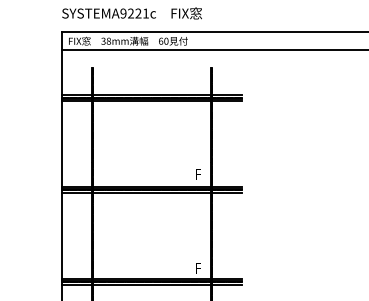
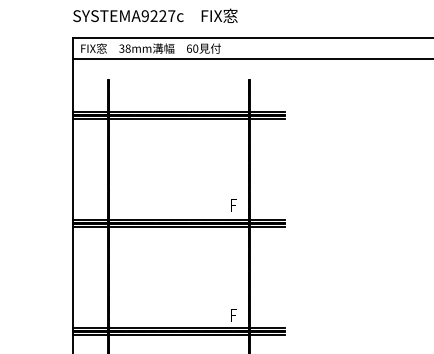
text: (145, 13) -> (171, 16), SYSTEMA9221c -> SYSTEMA9227c

